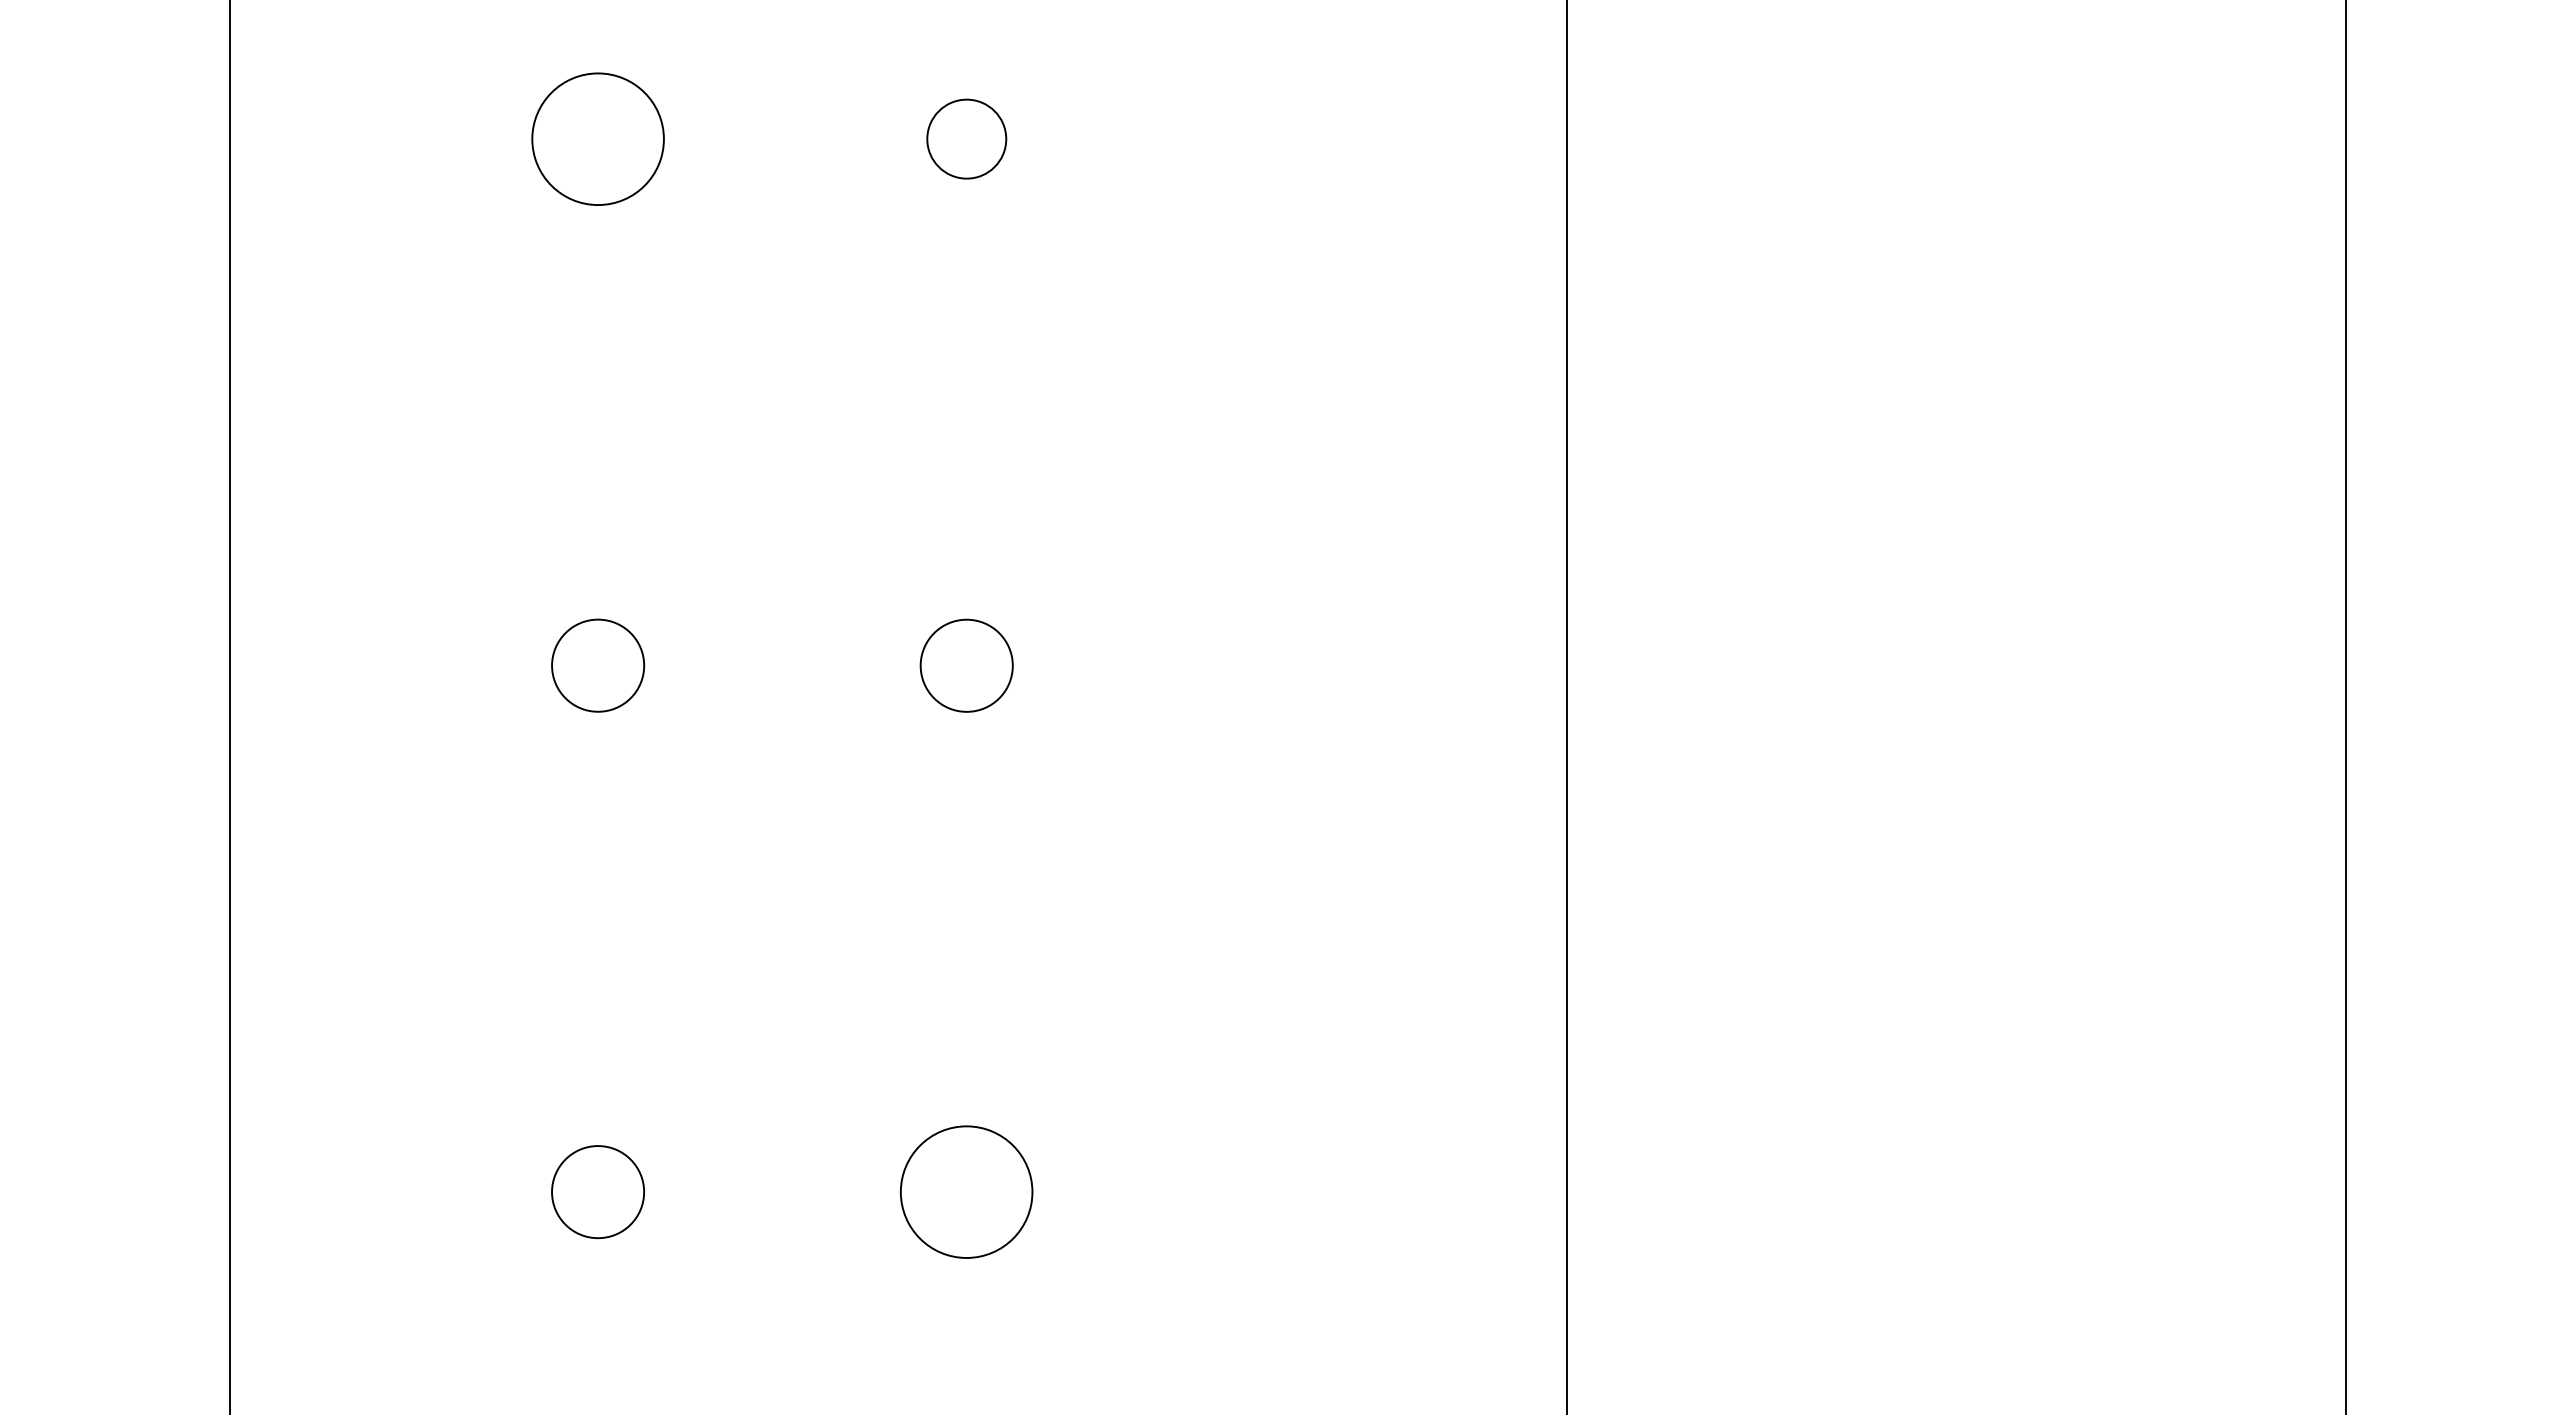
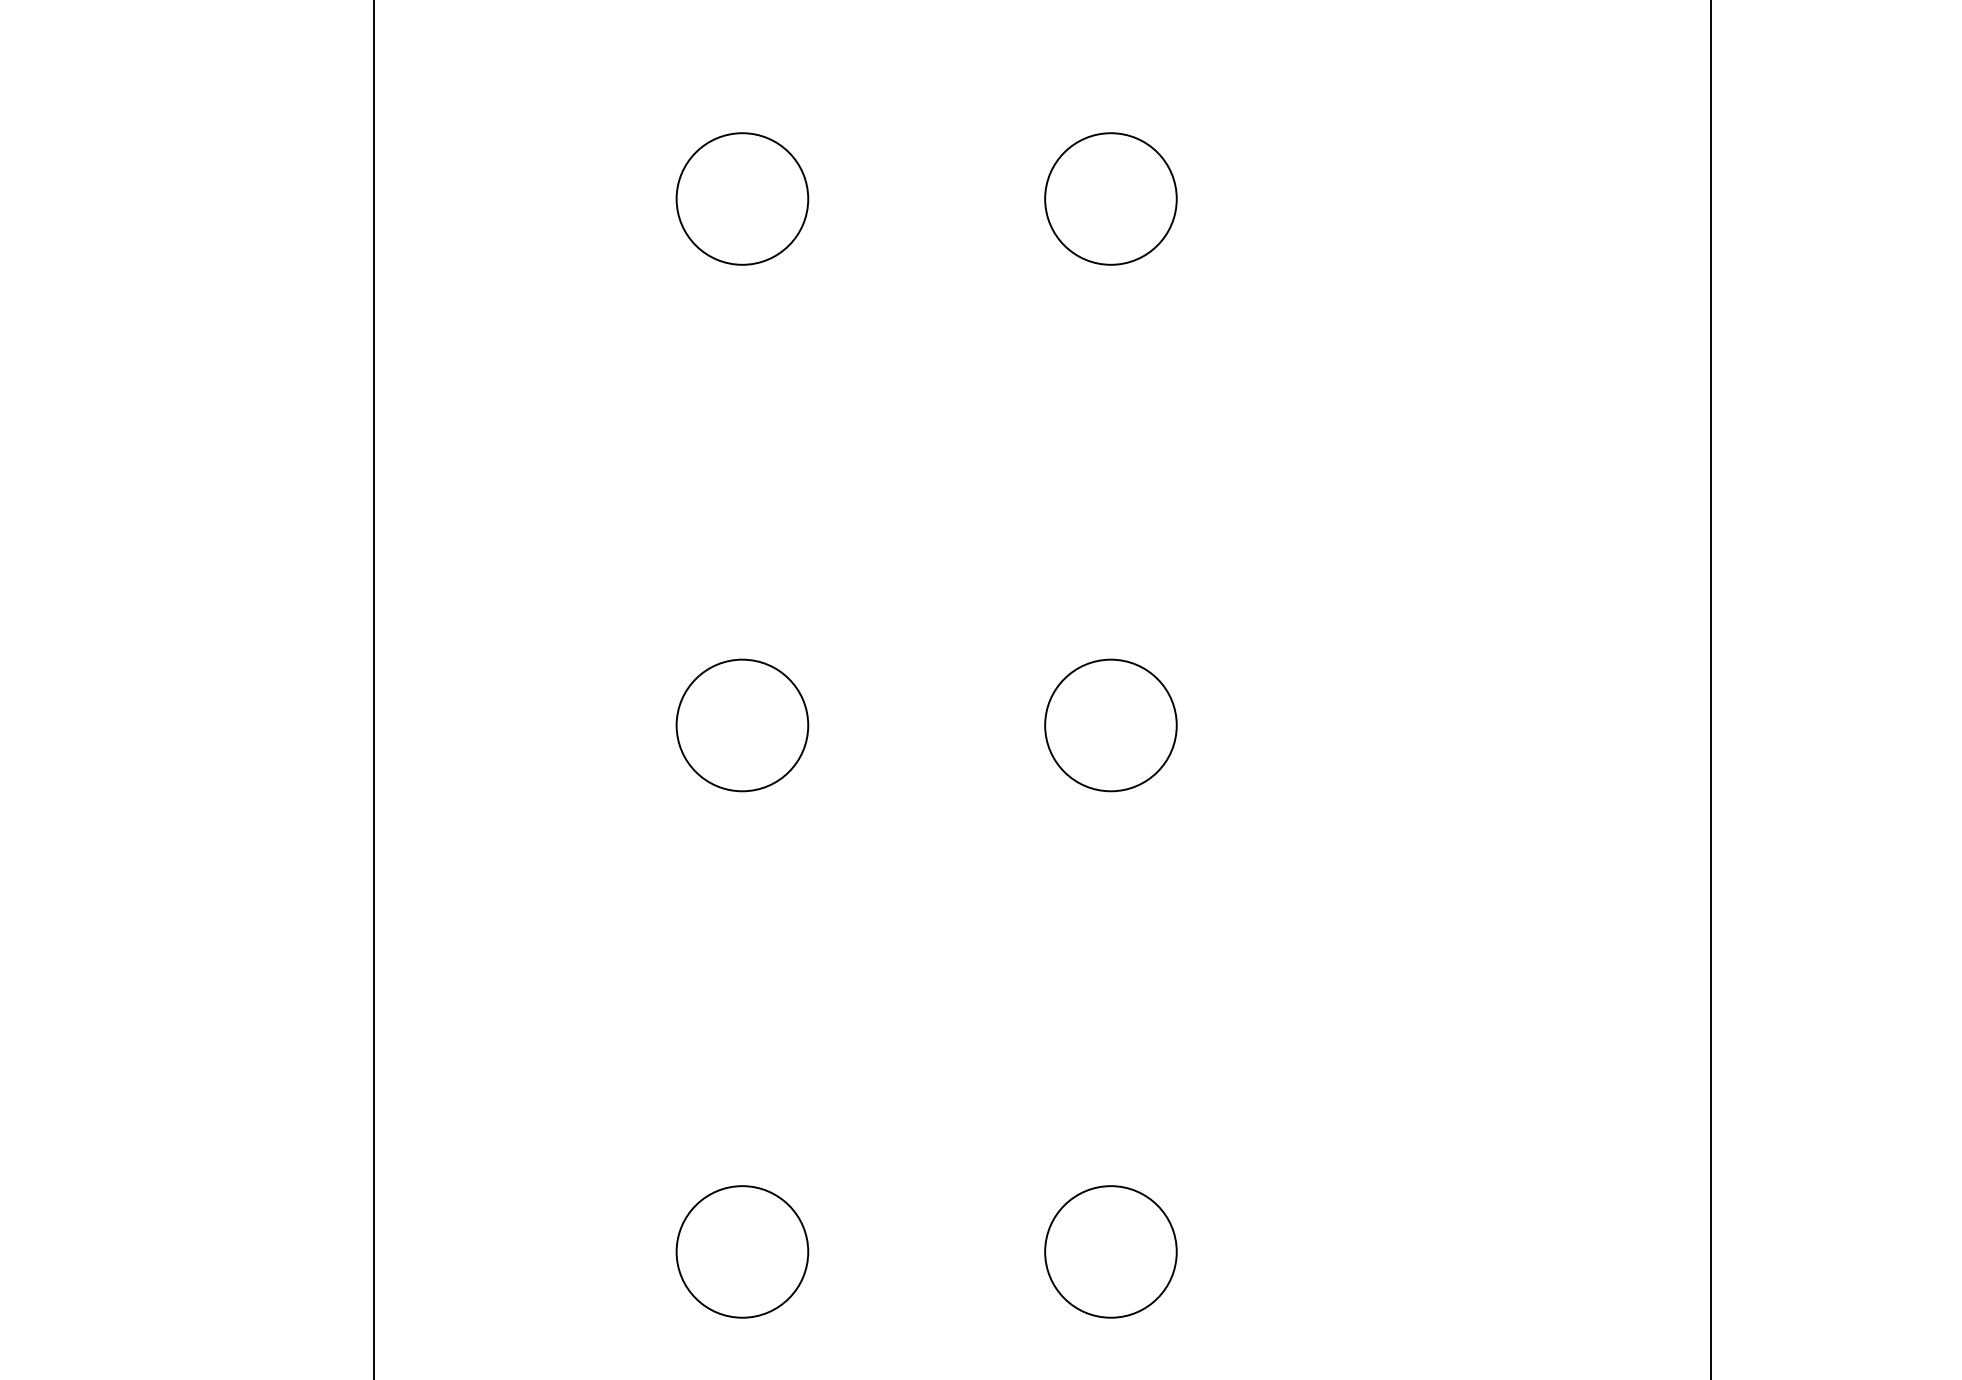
circle: (966, 138) -> (1110, 198), size x1.67
circle: (597, 665) -> (741, 725), size x1.43
circle: (966, 665) -> (1110, 725), size x1.43
circle: (597, 1191) -> (741, 1251), size x1.43

